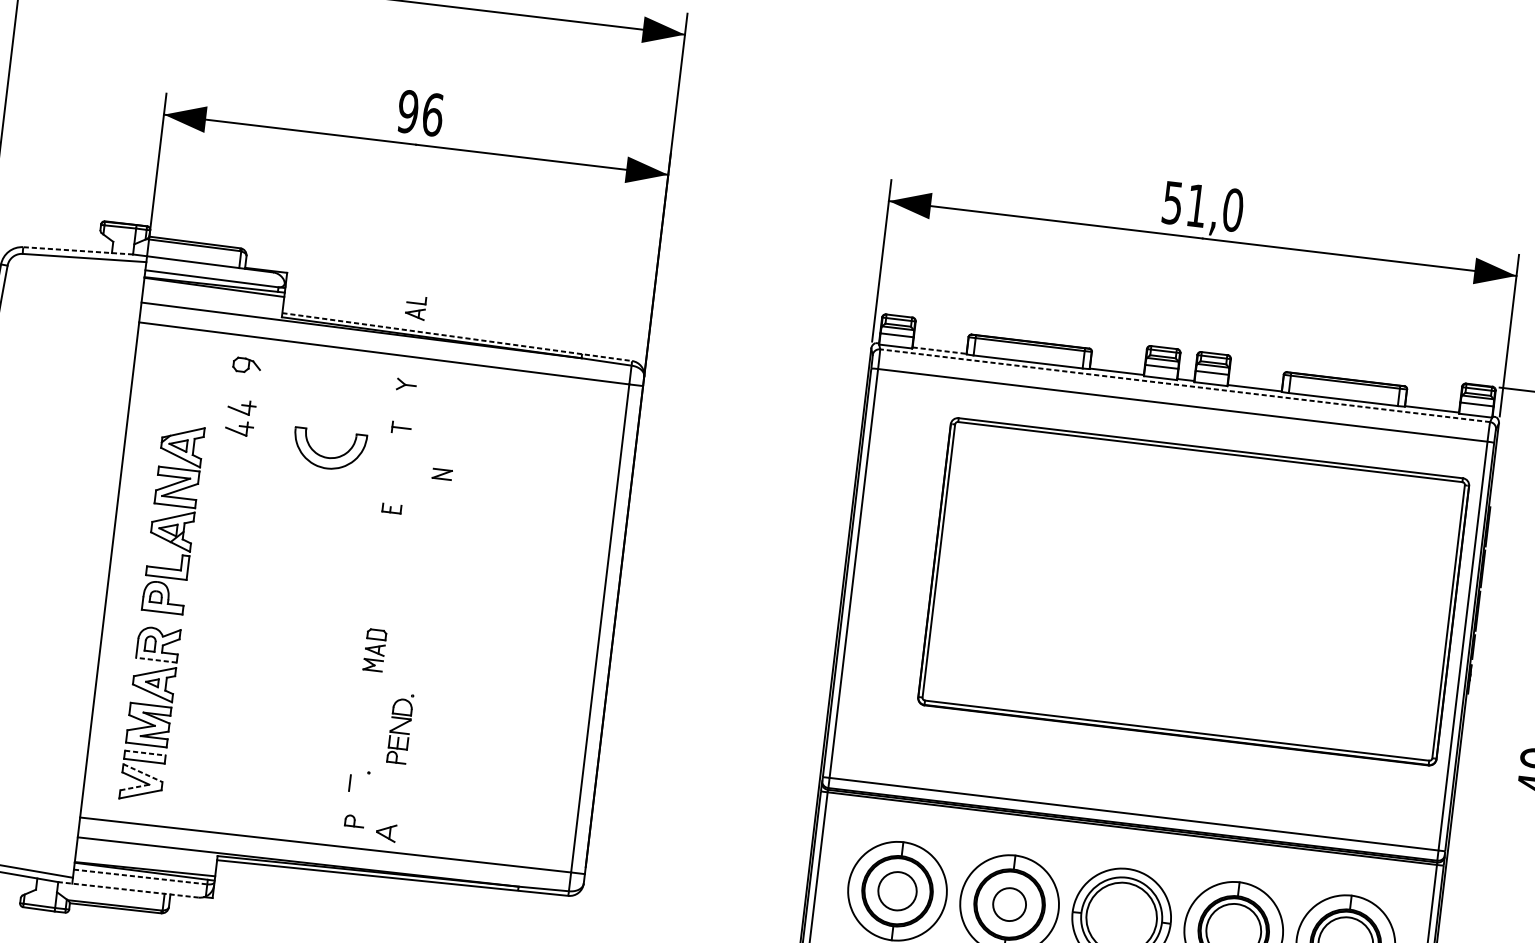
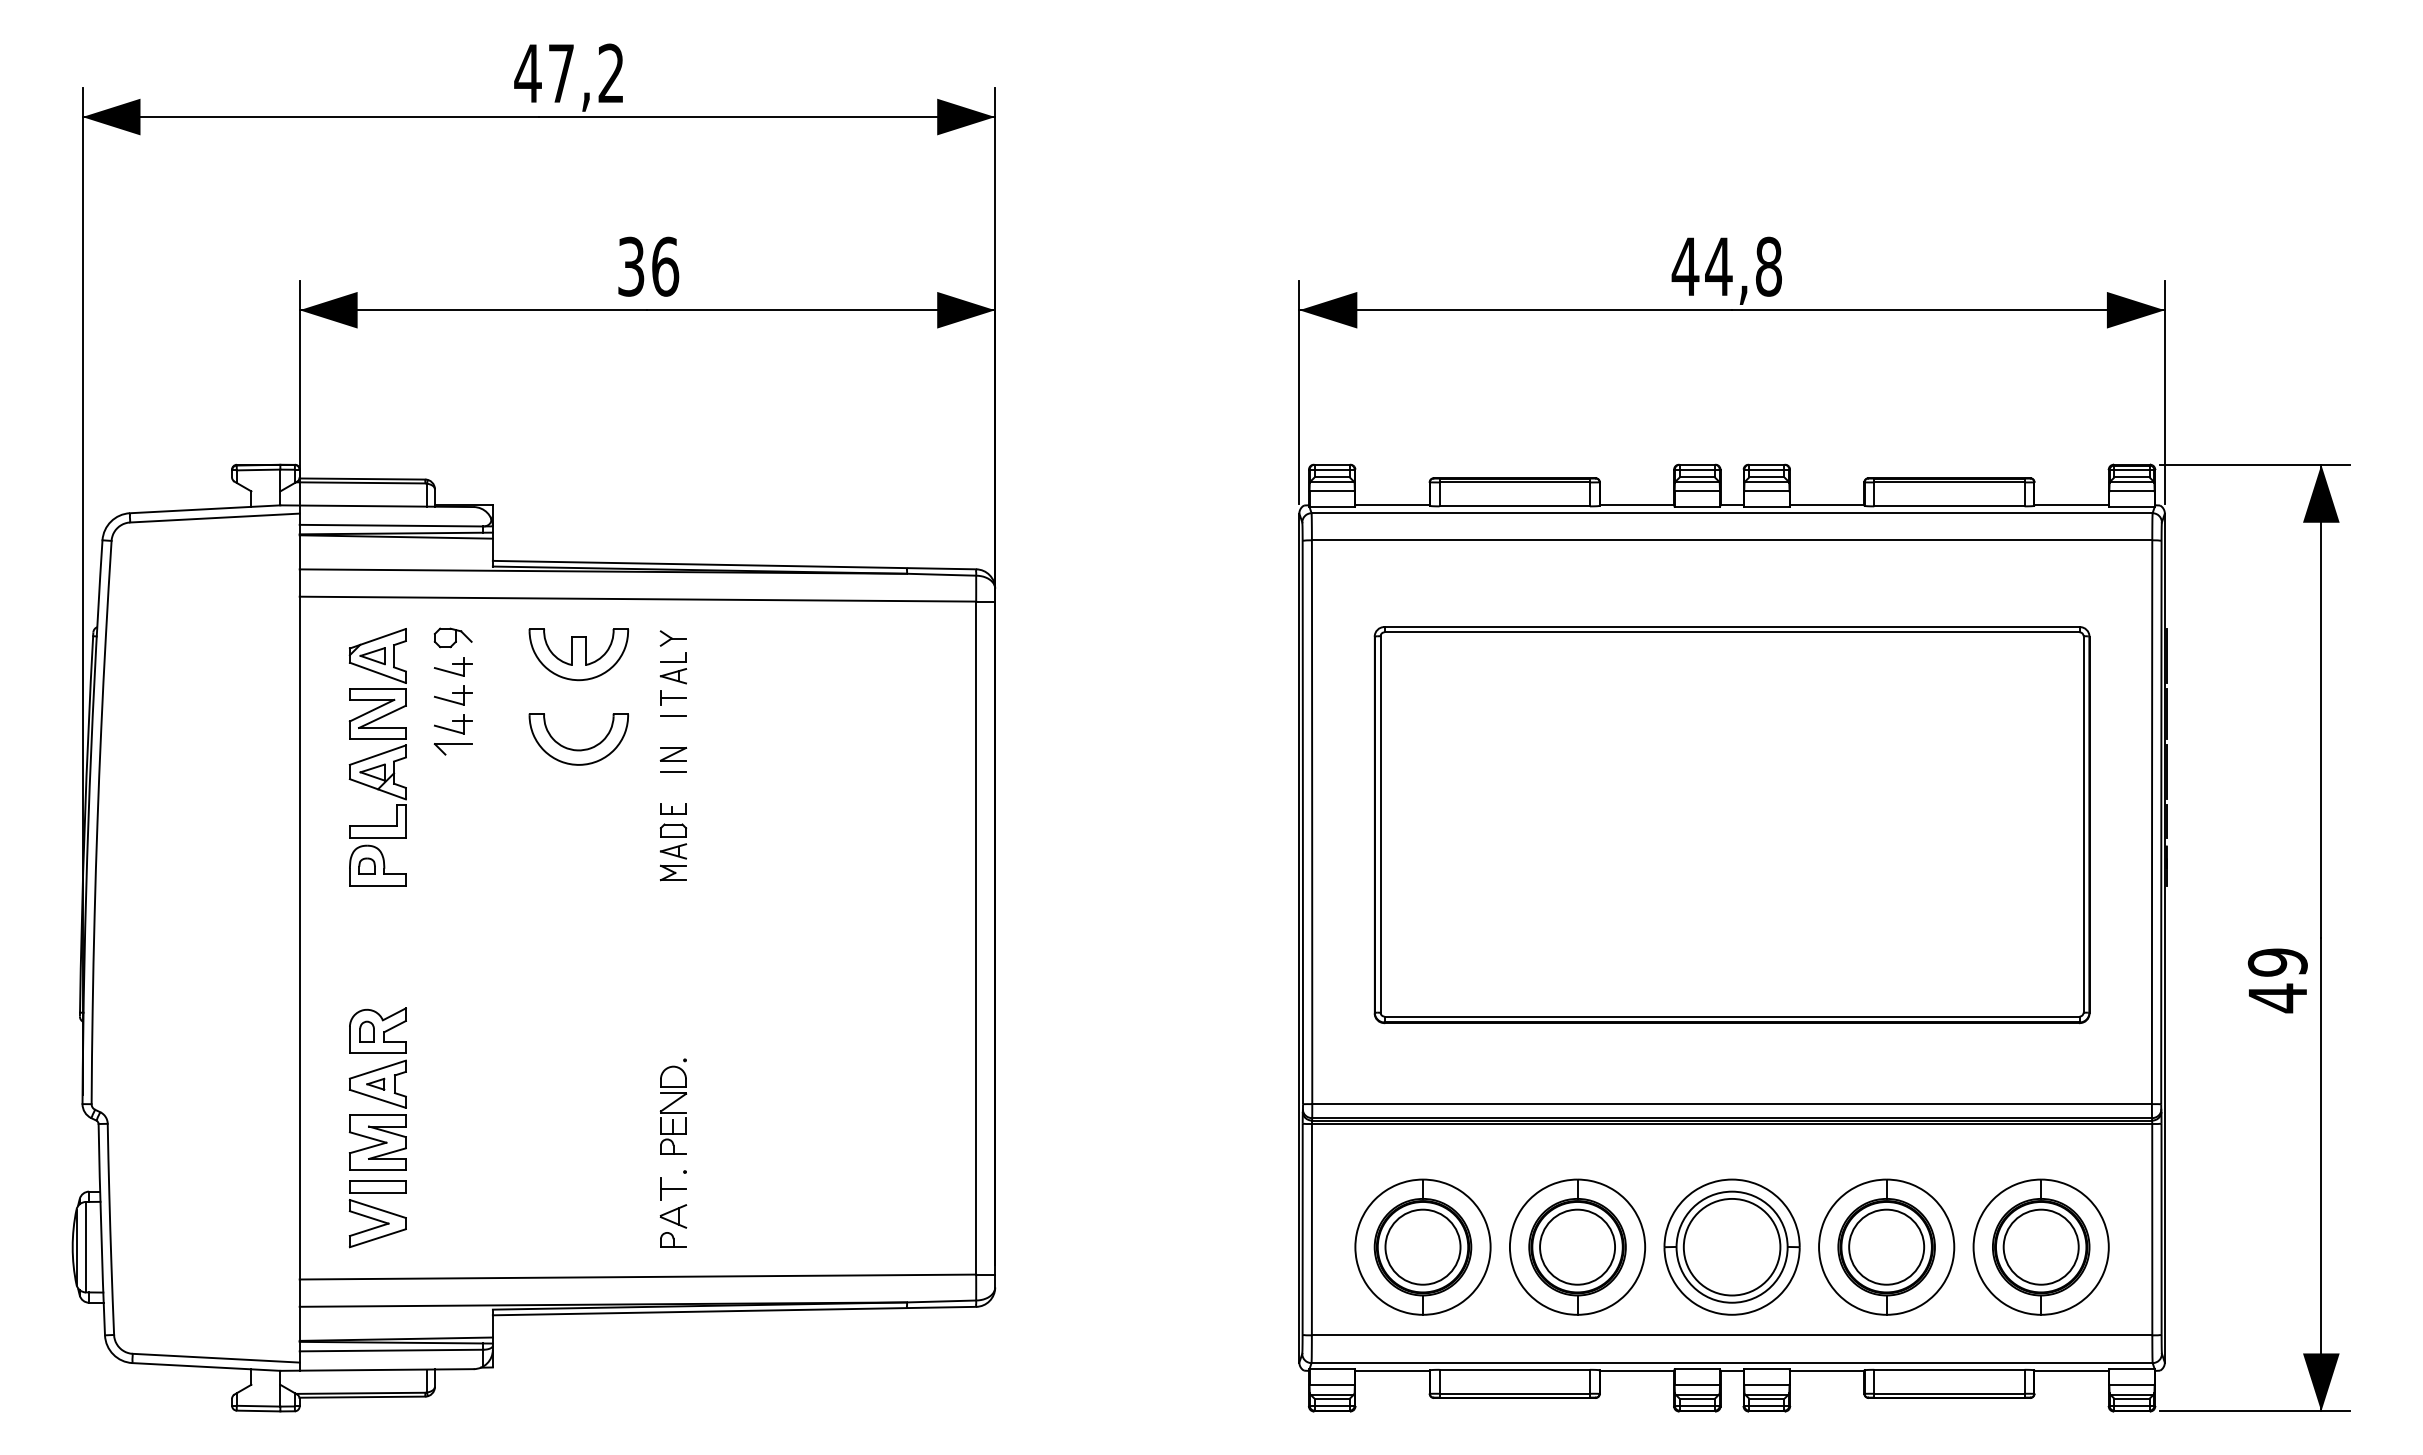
text: (407, 111) -> (630, 266), 96 -> 36
text: (1202, 206) -> (1726, 266), 51,0 -> 44,8
line: (77, 250) -> (204, 509), dashed -> solid
part: (415, 308) -> (672, 668), moved
line: (457, 337) -> (734, 565), dashed -> solid
line: (940, 350) -> (1393, 505), dashed -> solid
line: (1185, 385) -> (1732, 513), dashed -> solid
part: (243, 386) -> (452, 666), added
part: (336, 388) -> (578, 654), added
line: (399, 441) -> (673, 716), added
part: (236, 446) -> (452, 749), added
part: (442, 474) -> (673, 754), moved
line: (395, 481) -> (673, 771), added
part: (172, 518) -> (377, 757), moved
part: (1193, 592) -> (1731, 825), moved
part: (375, 650) -> (673, 852), moved
line: (156, 660) -> (377, 1053), dashed -> solid
part: (399, 728) -> (672, 1106), moved
line: (145, 753) -> (378, 1181), dashed -> solid
line: (143, 773) -> (378, 1209), dashed -> solid
line: (359, 783) -> (673, 1188), added
line: (135, 787) -> (369, 1229), dashed -> solid
part: (386, 832) -> (673, 1216), moved
line: (140, 876) -> (391, 1350), dashed -> solid
line: (128, 890) -> (377, 1370), dashed -> solid
circle: (897, 890) -> (1422, 1246), size x1.43
circle: (1009, 904) -> (1577, 1246), size x1.67

